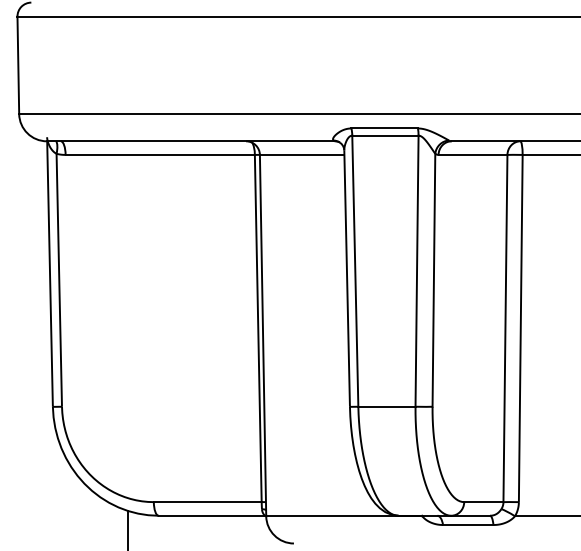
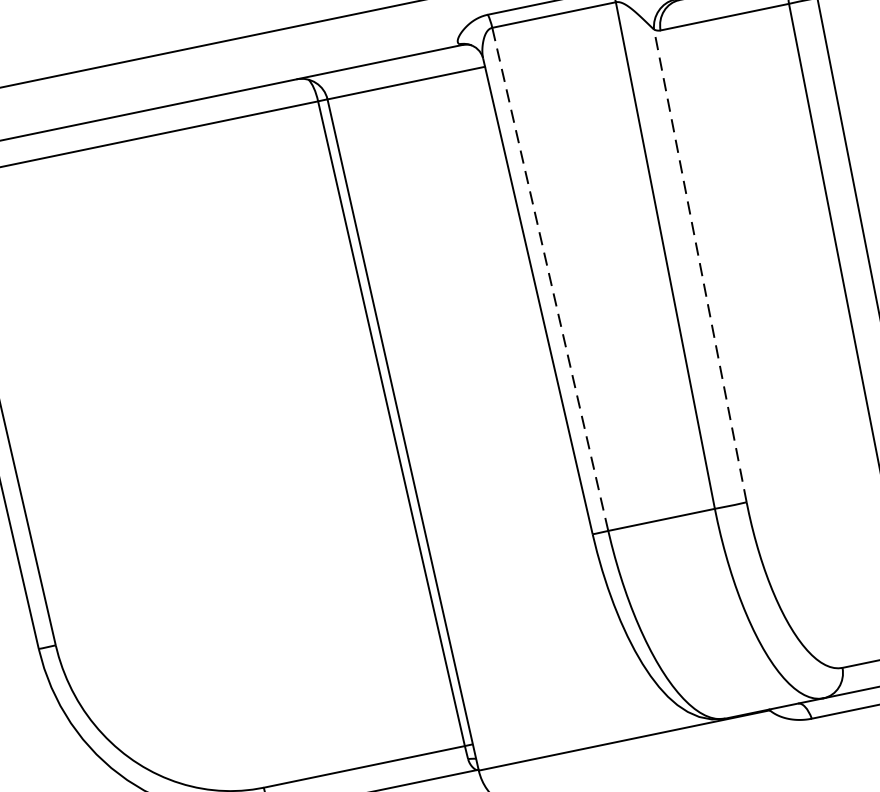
line: (355, 271) -> (550, 279), solid -> dashed
line: (433, 279) -> (699, 264), solid -> dashed

